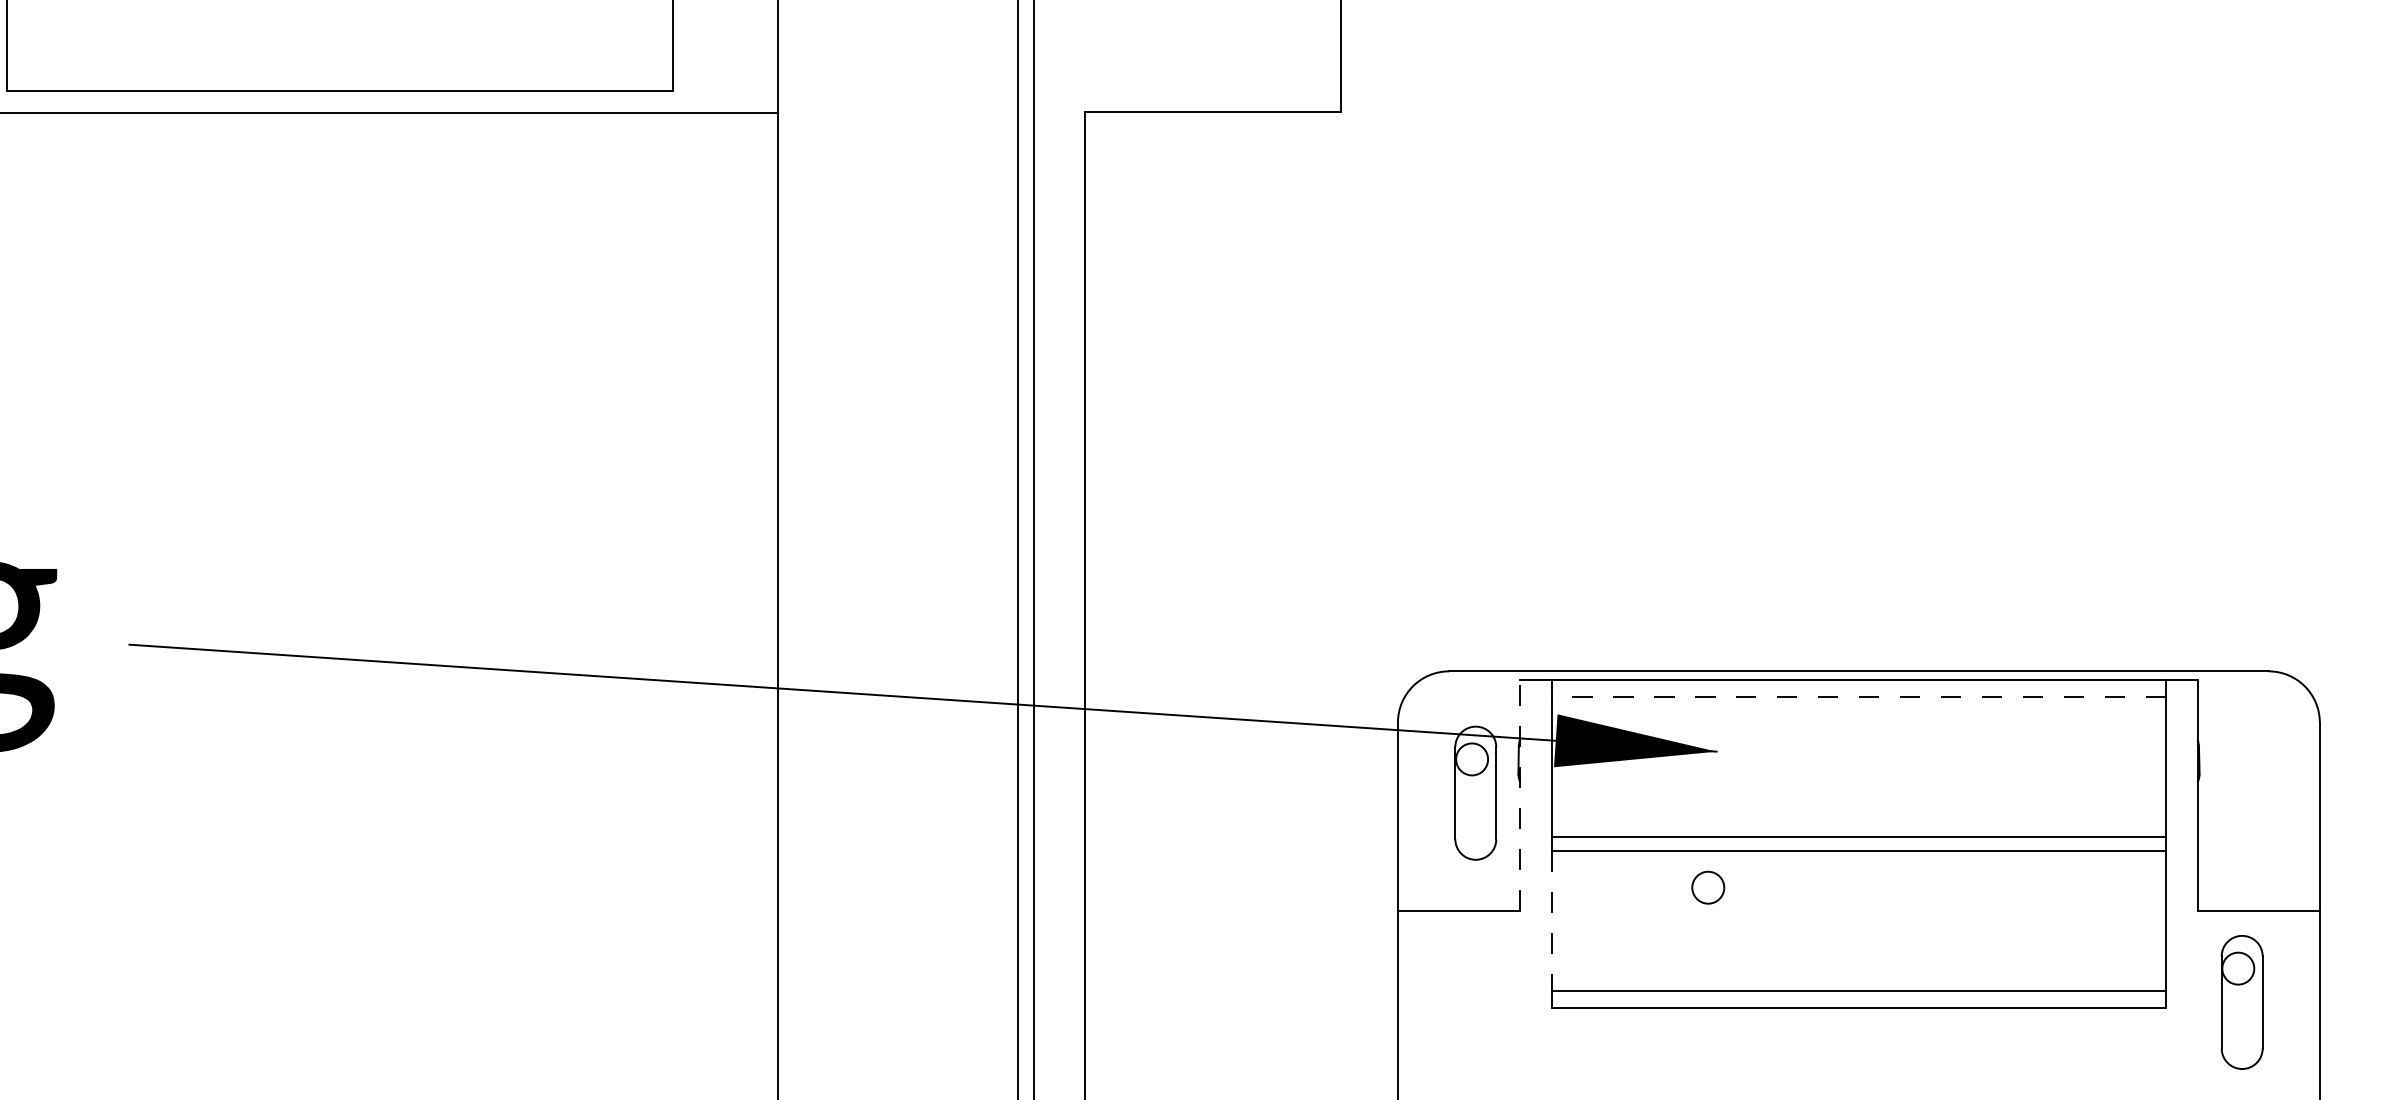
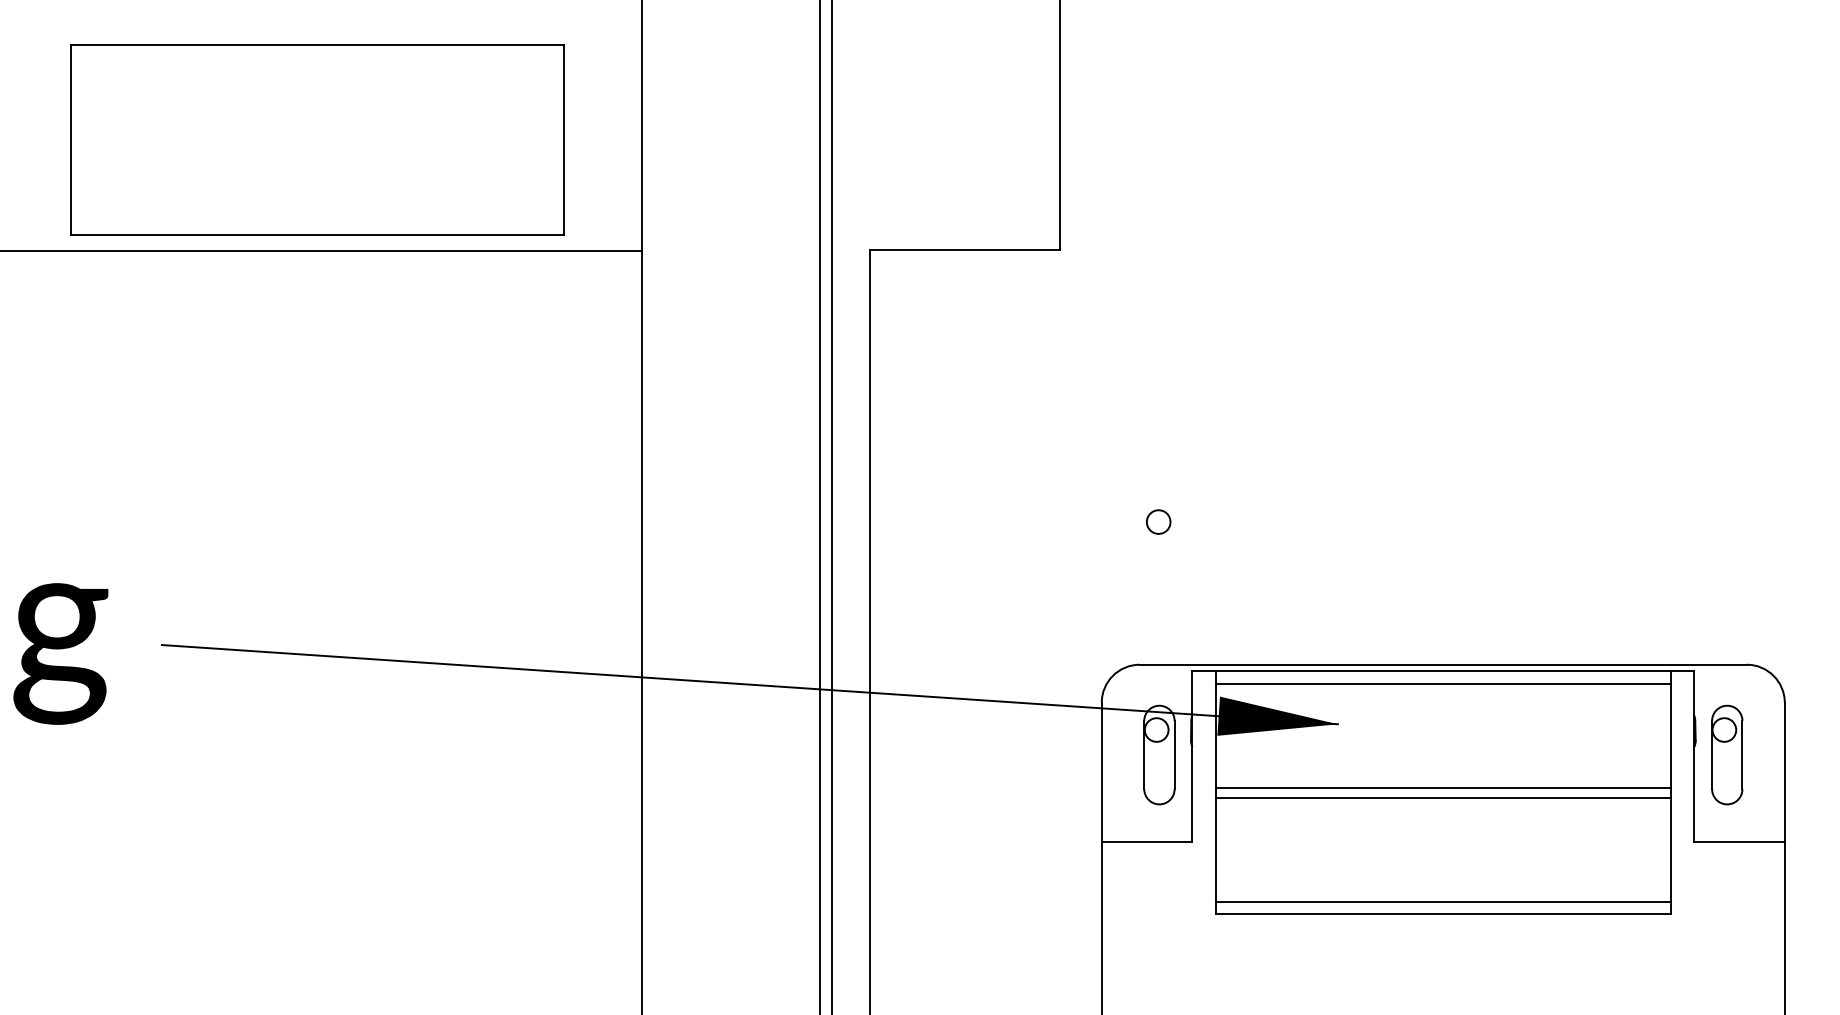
line: (1859, 696) -> (1443, 683), dashed -> solid
line: (1520, 795) -> (1192, 756), dashed -> solid
circle: (1708, 886) -> (1158, 521), moved
line: (1551, 922) -> (1215, 850), dashed -> solid
part: (2242, 1001) -> (1727, 754), moved

